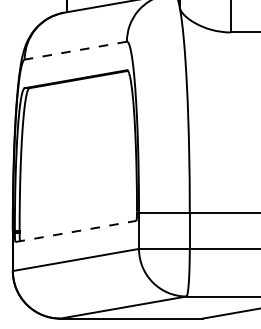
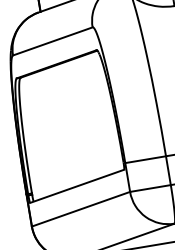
line: (75, 50) -> (52, 41), dashed -> solid
line: (76, 231) -> (77, 186), dashed -> solid

